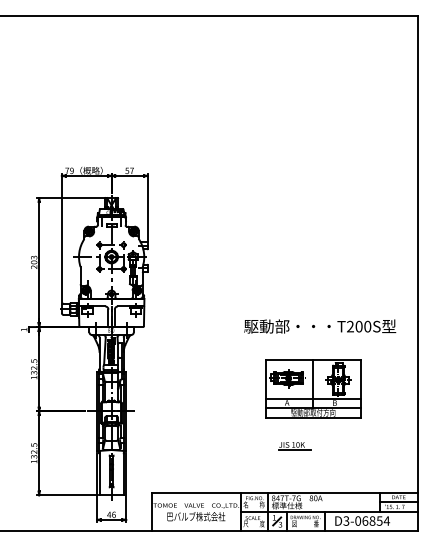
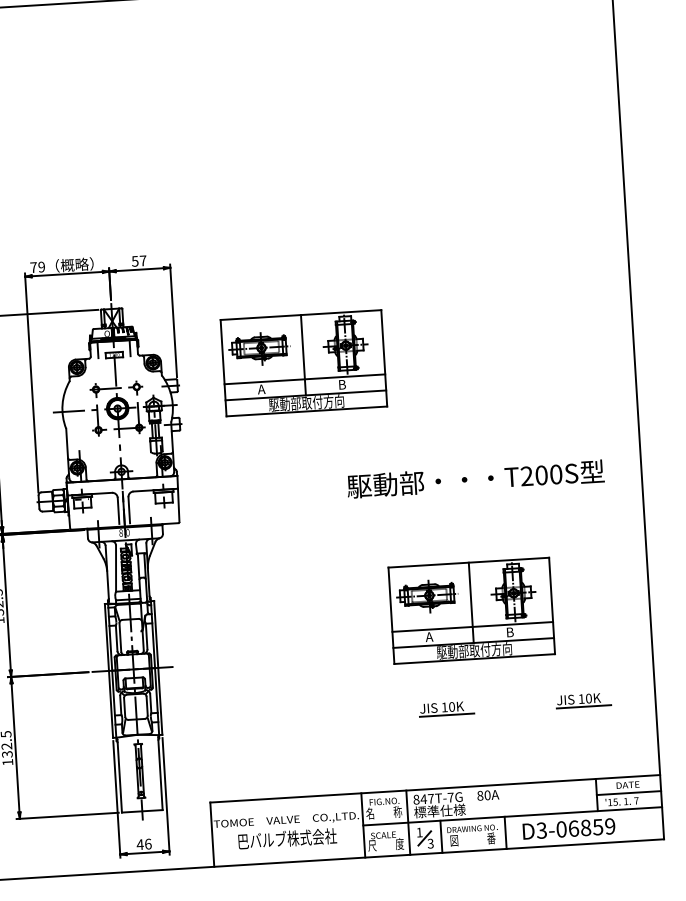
part: (223, 236) -> (304, 362), added
text: (320, 326) -> (476, 479), moved
part: (375, 446) -> (583, 701), added
text: (386, 520) -> (609, 825), D3-06854 -> D3-06859

